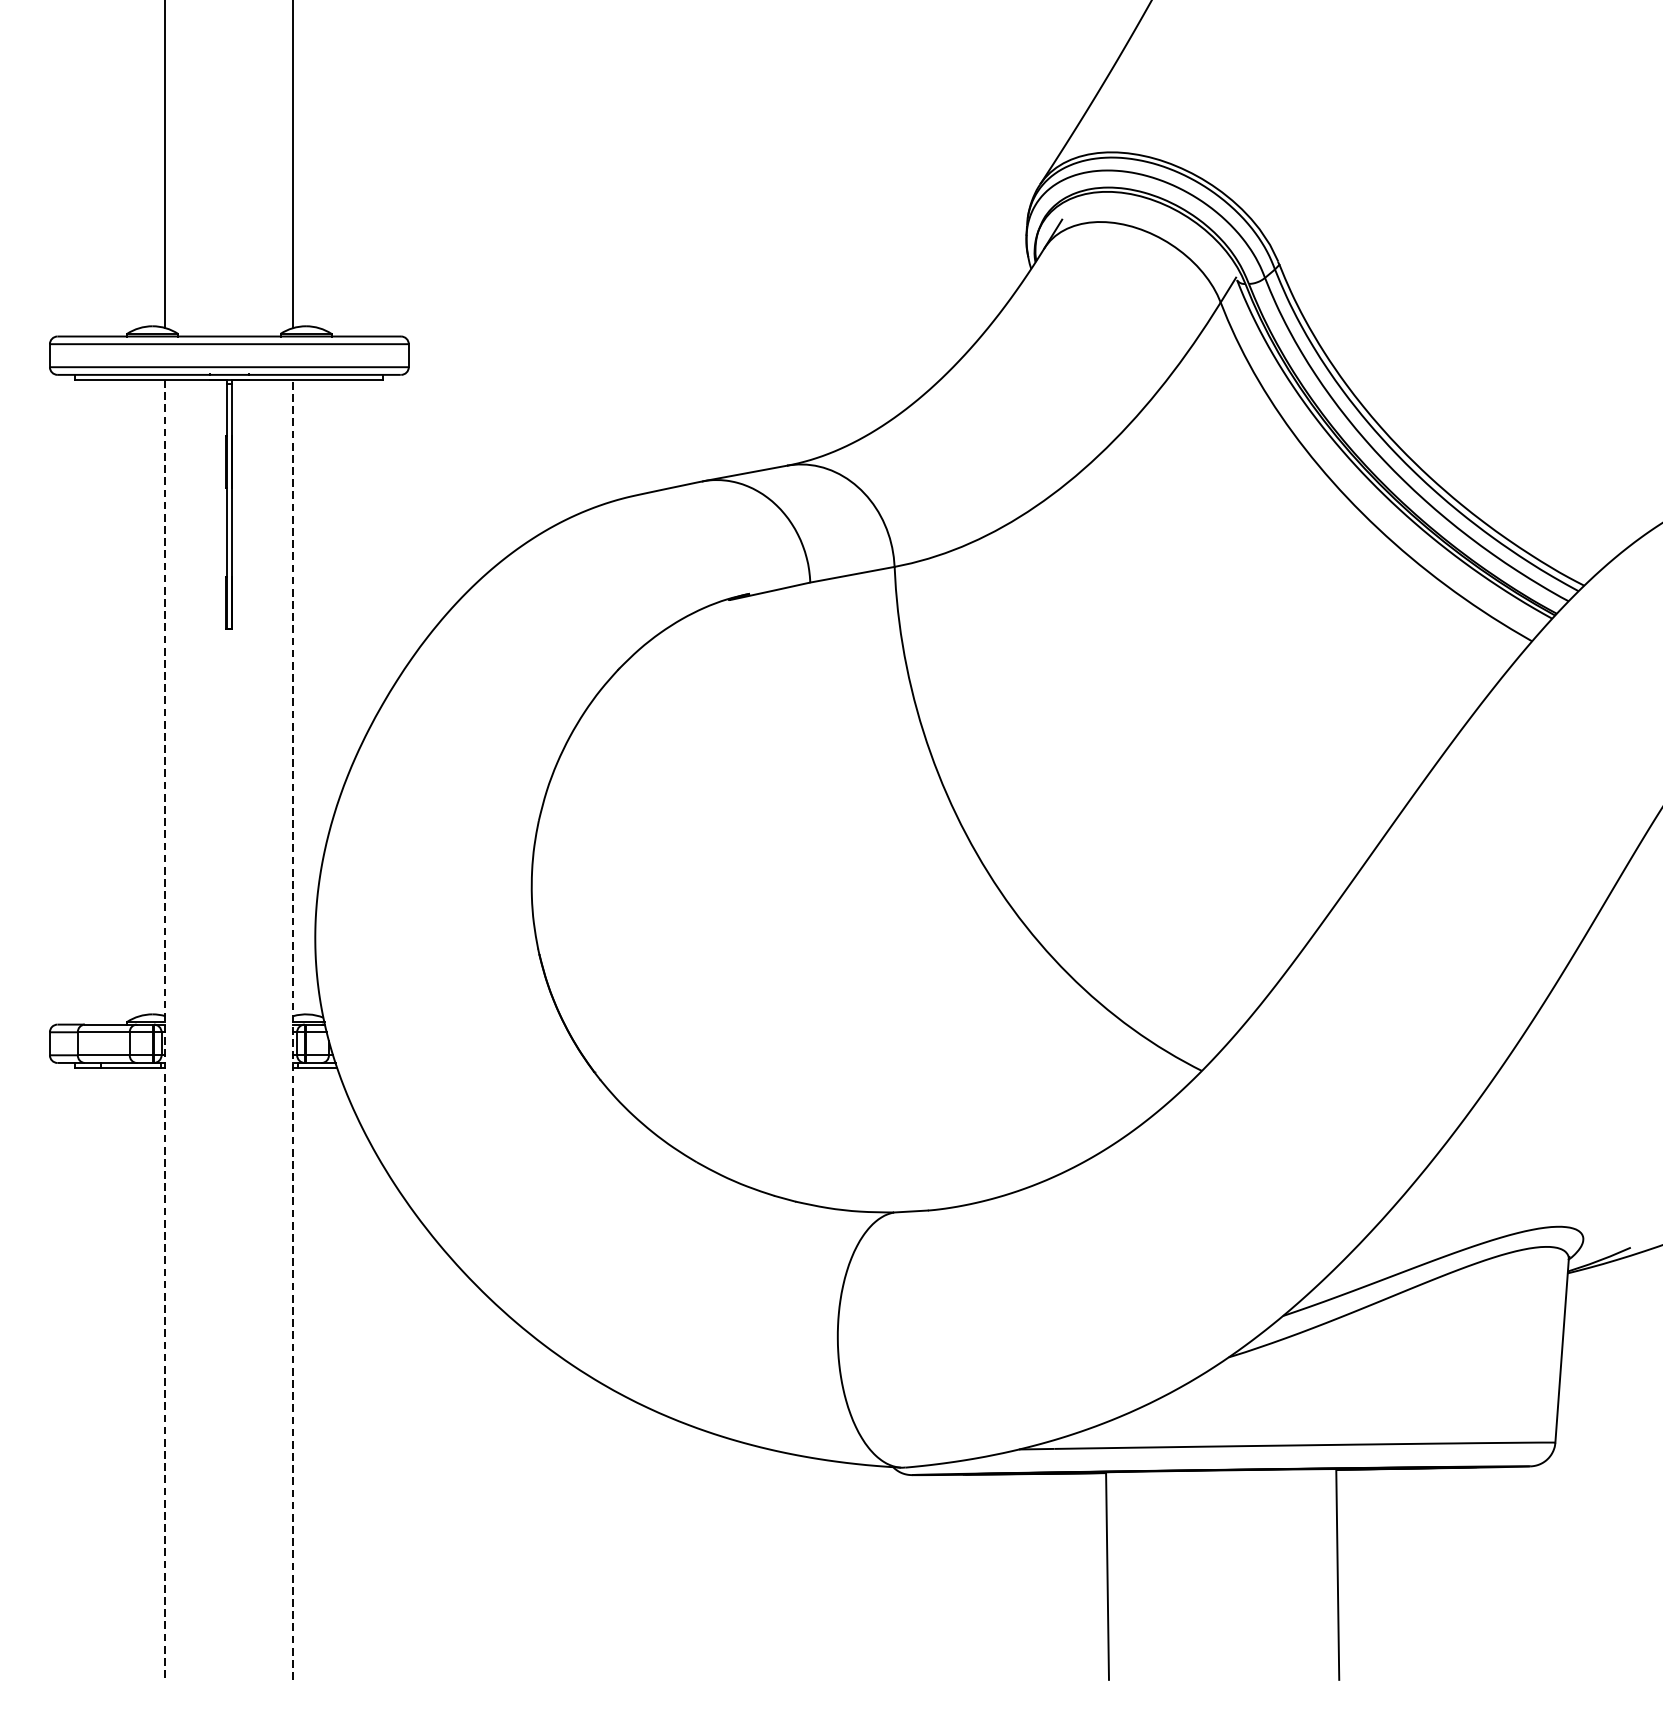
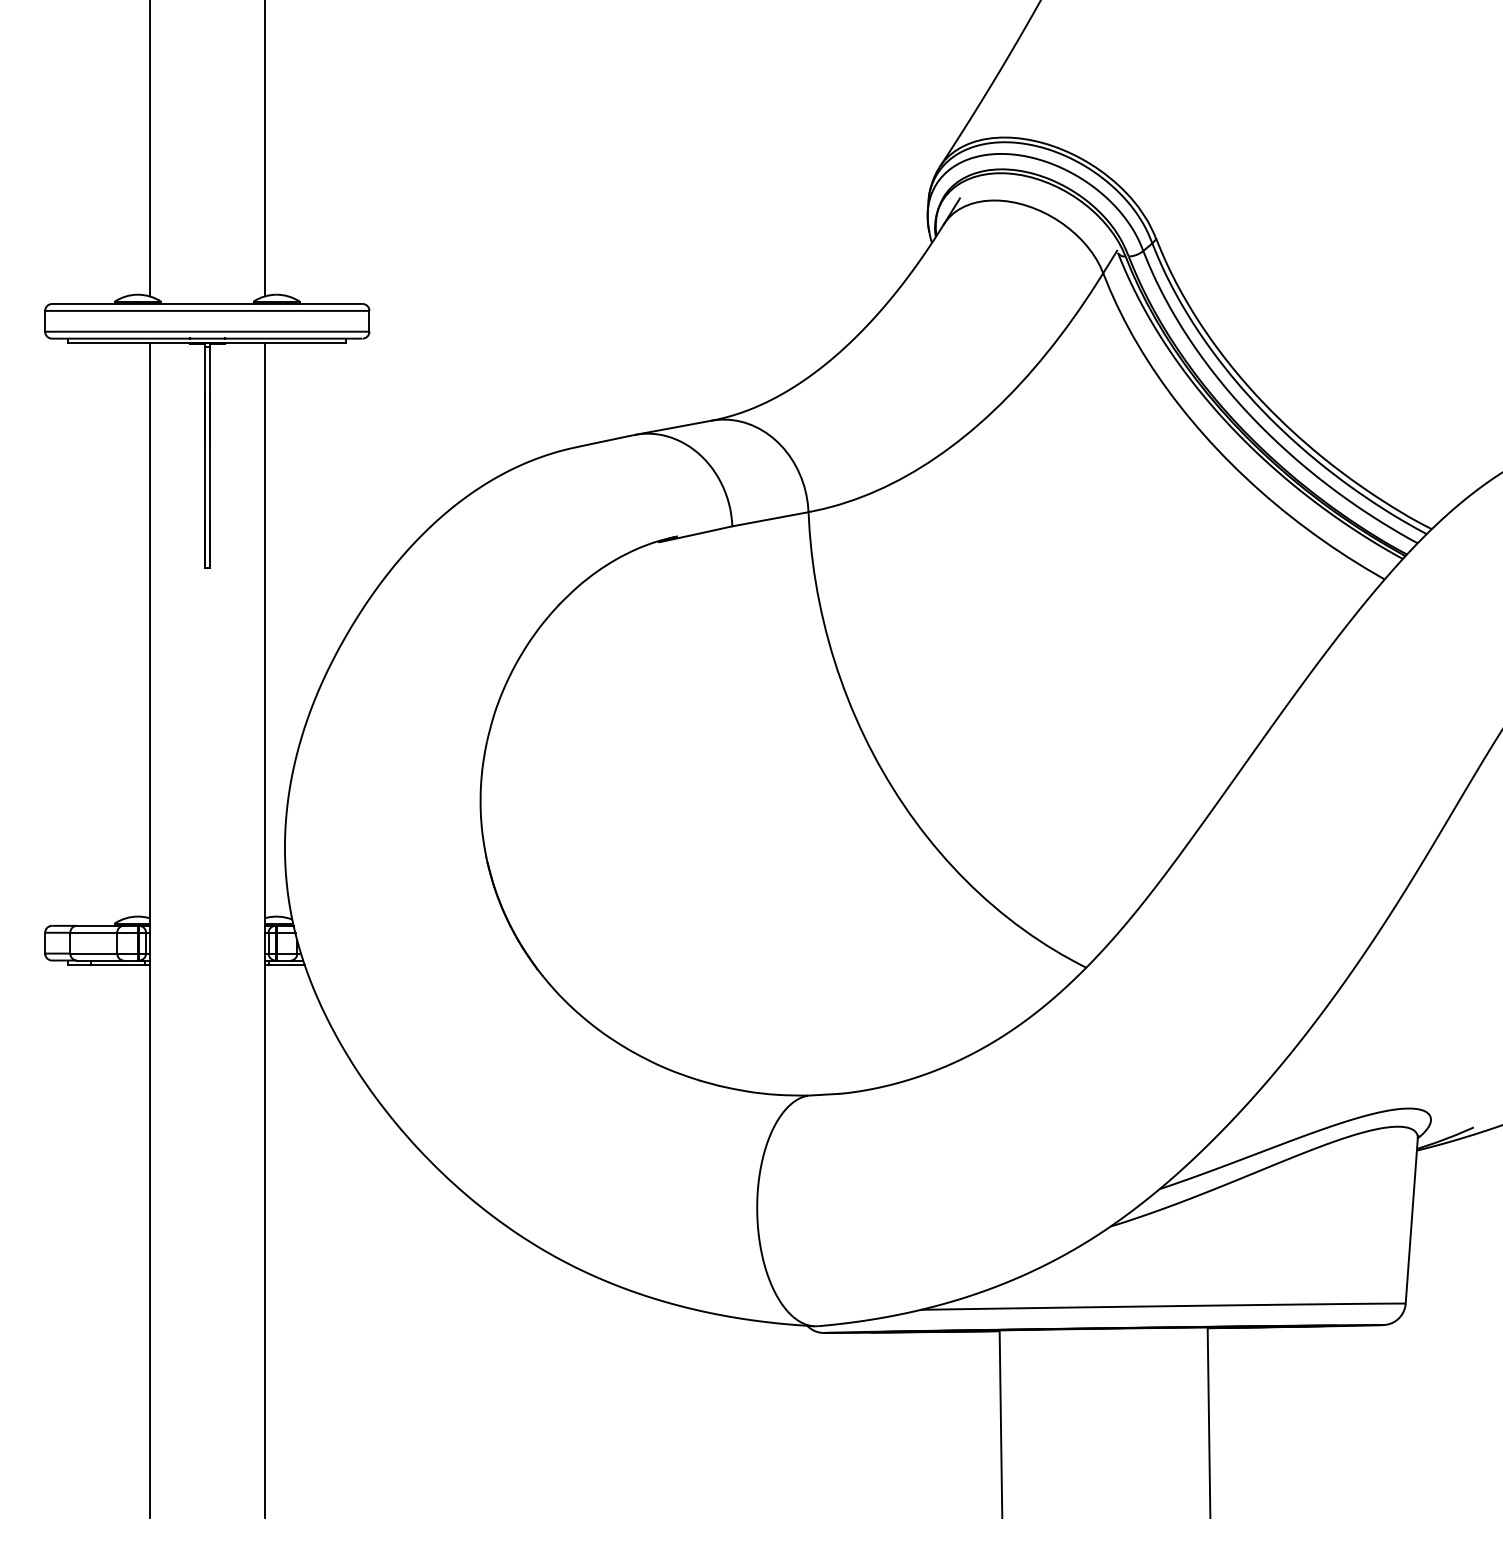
line: (293, 1029) -> (265, 930), dashed -> solid
line: (165, 1030) -> (149, 931), dashed -> solid

